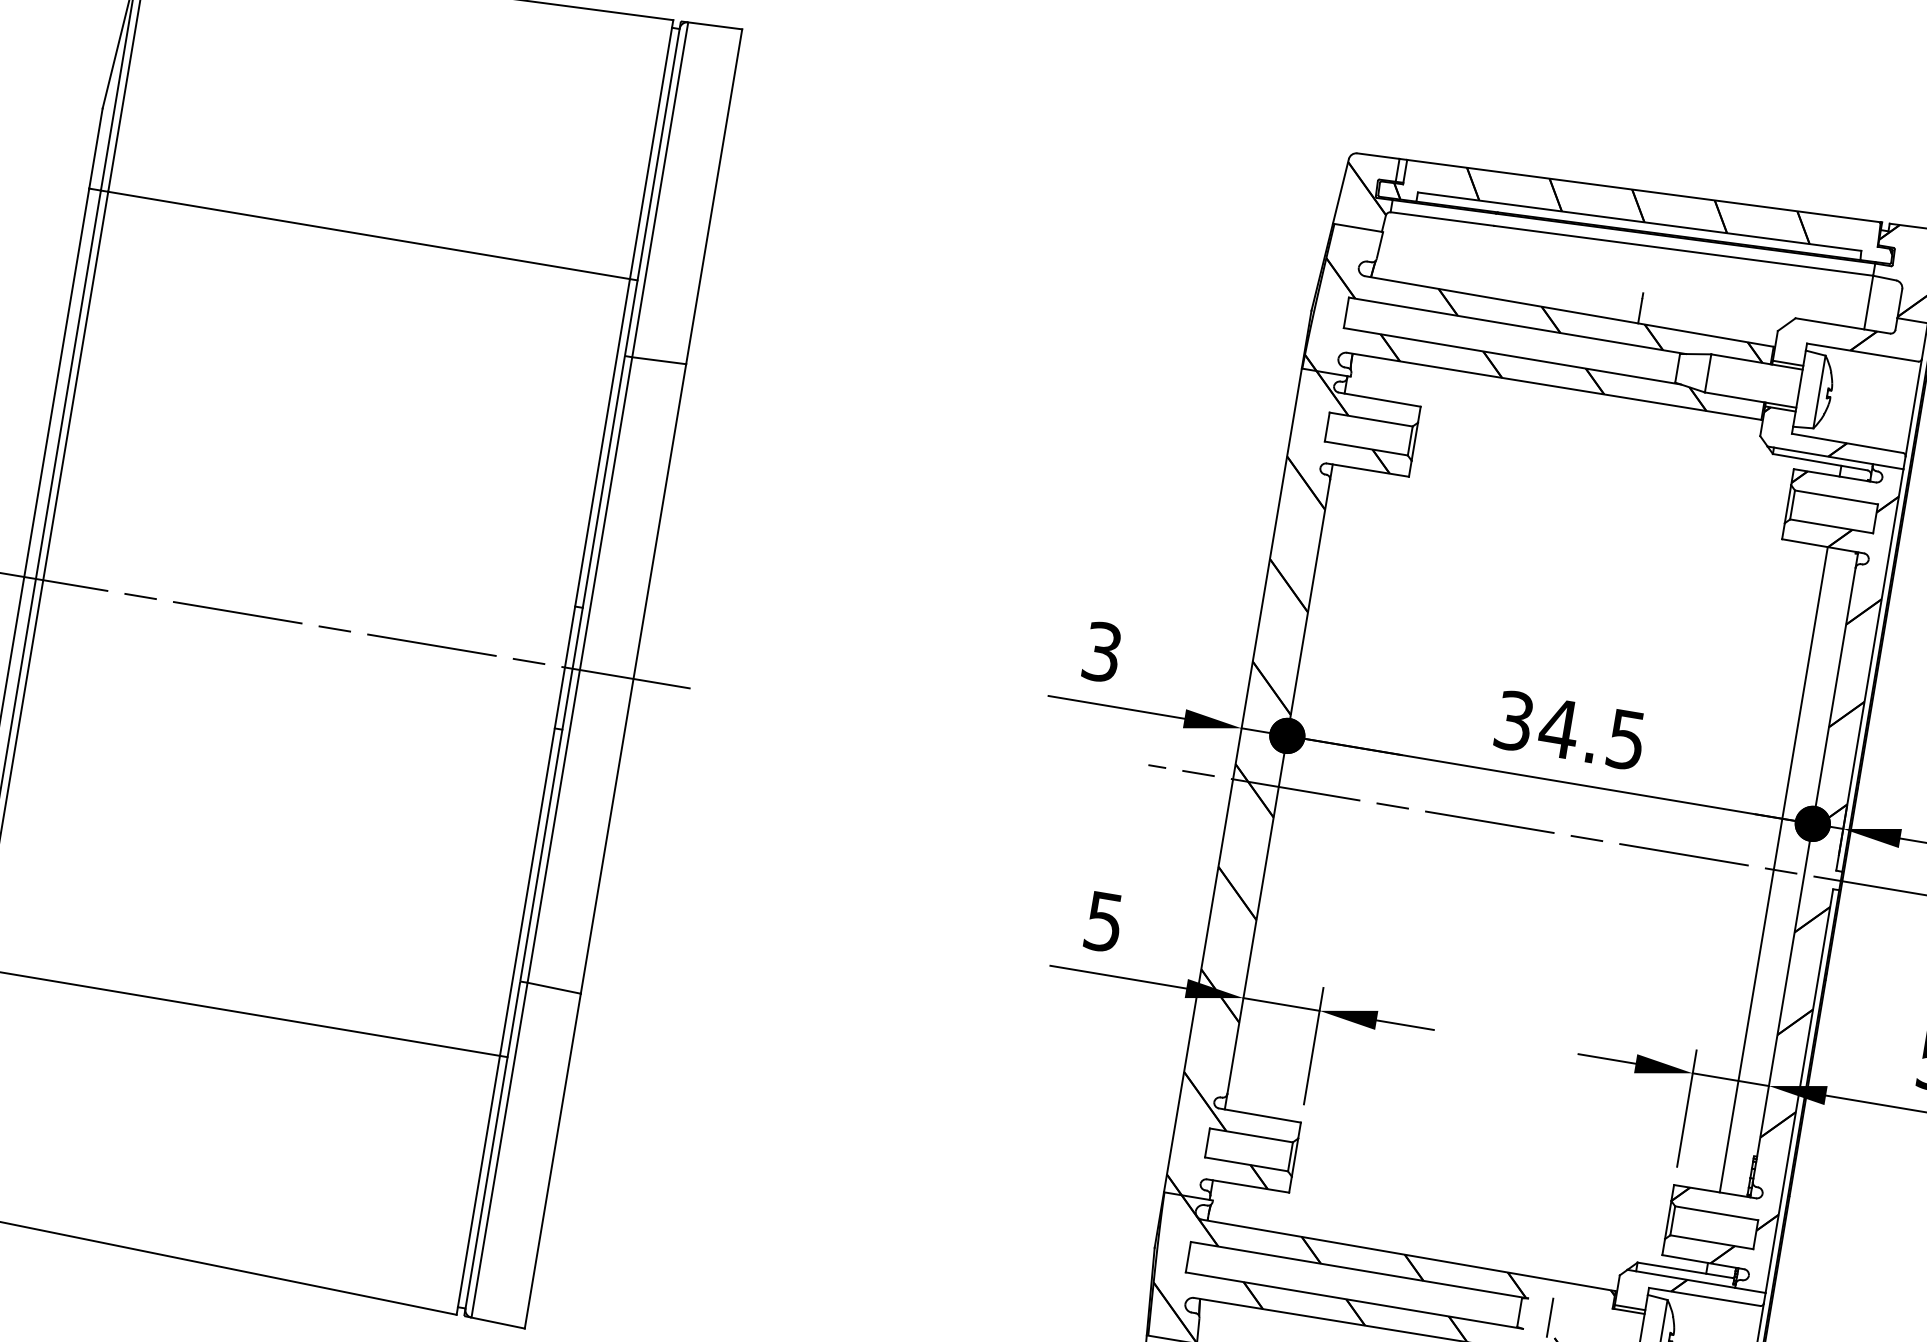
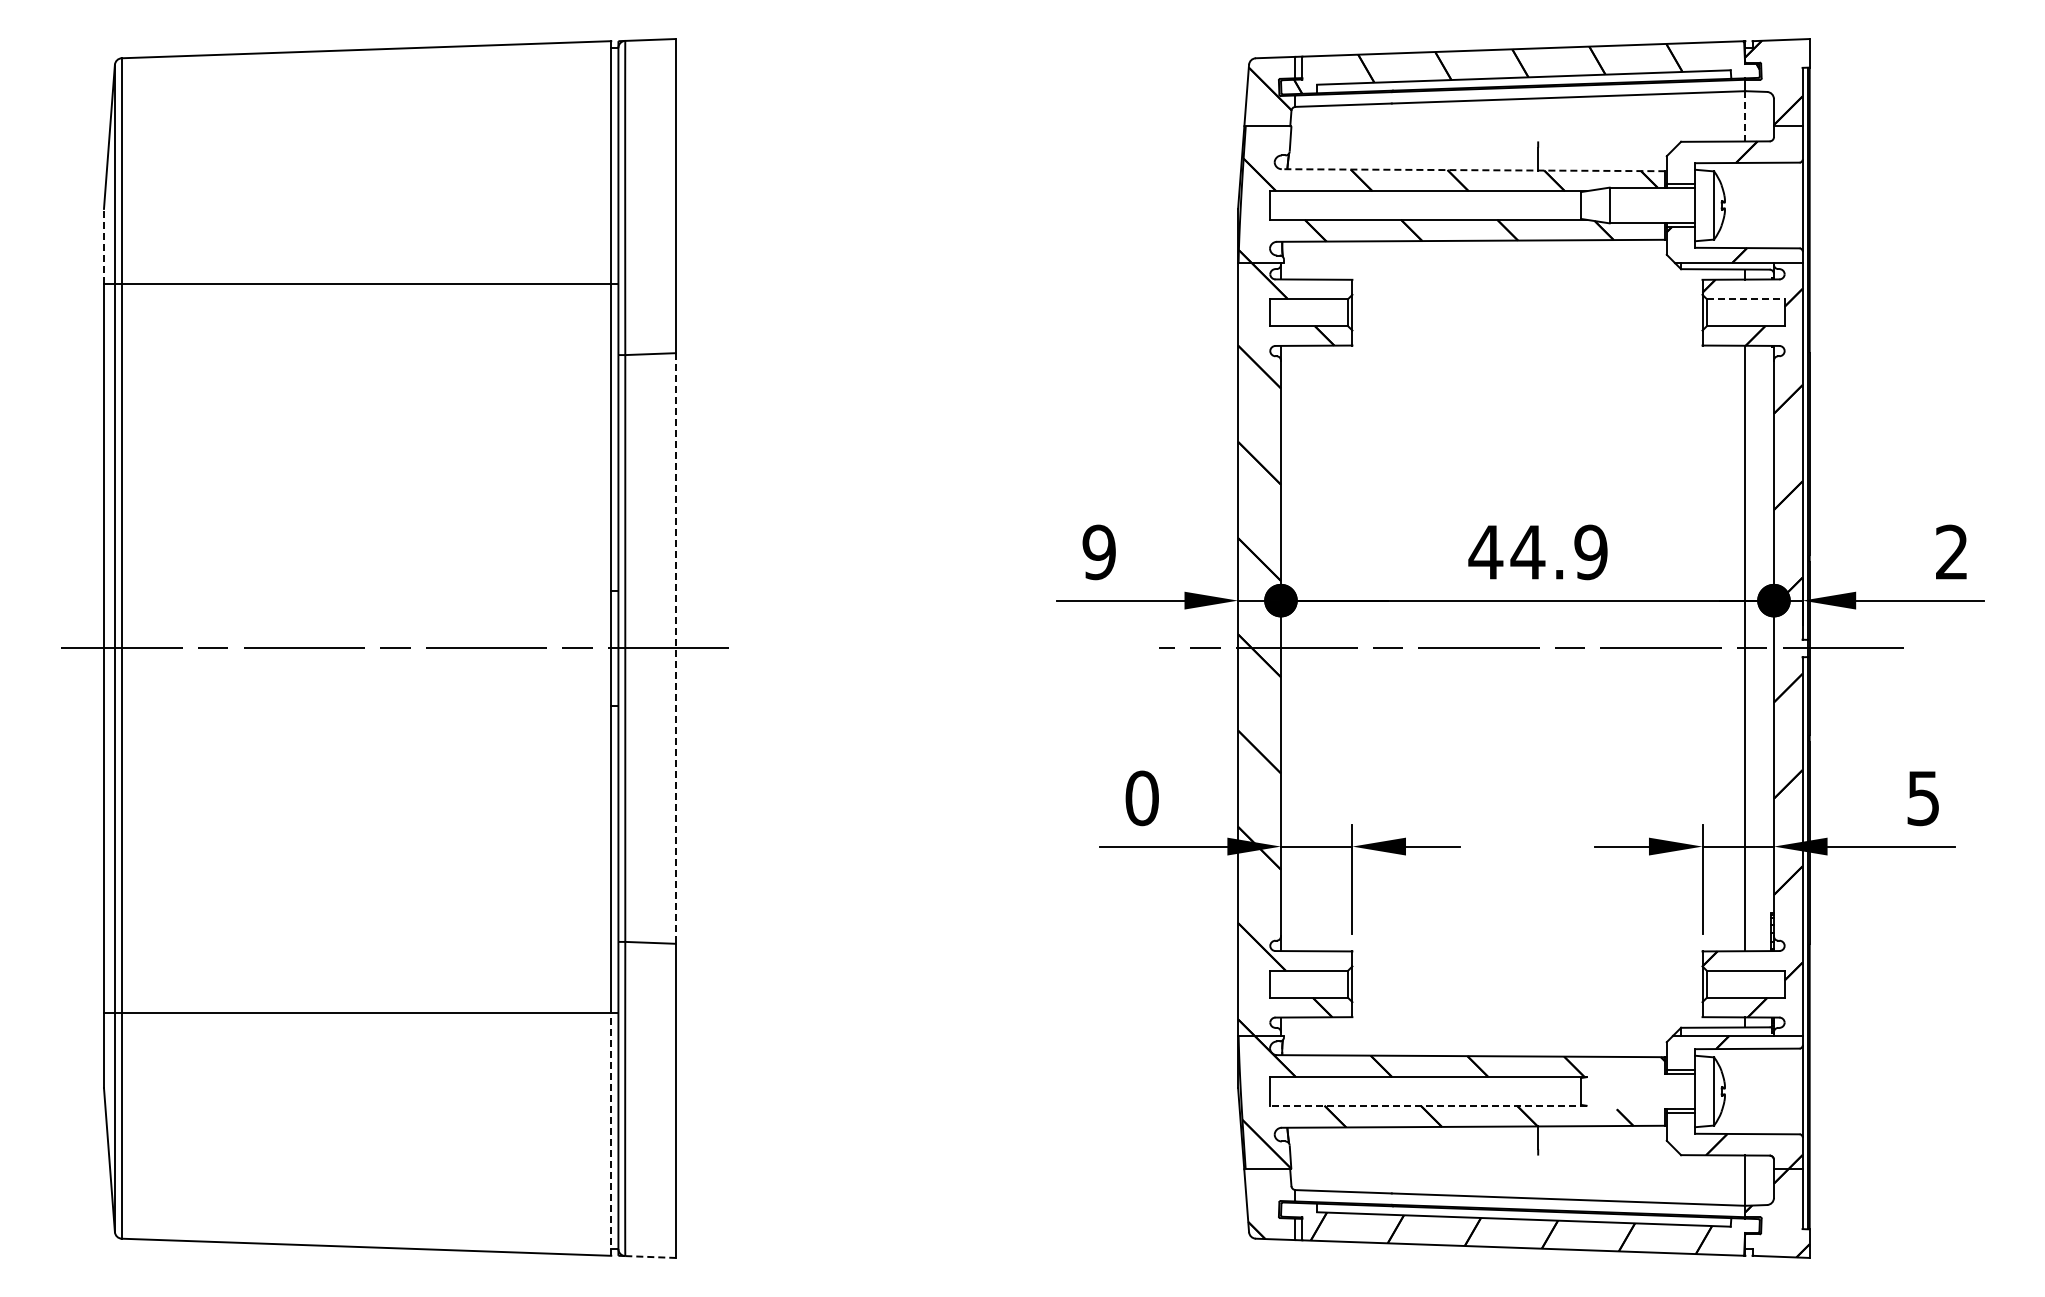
line: (95, 148) -> (103, 246), solid -> dashed
line: (1868, 301) -> (1745, 115), solid -> dashed
line: (1569, 311) -> (1473, 170), solid -> dashed
line: (1836, 497) -> (1745, 299), solid -> dashed
text: (1101, 652) -> (1098, 552), 3 -> 9
line: (633, 678) -> (675, 648), solid -> dashed
text: (1569, 730) -> (1537, 552), 34.5 -> 44.9
text: (1103, 921) -> (1141, 798), 5 -> 0
line: (478, 1184) -> (611, 1133), solid -> dashed
line: (1353, 1300) -> (1427, 1105), solid -> dashed
line: (1549, 1317) -> (1609, 1091), removed
line: (498, 1323) -> (650, 1257), solid -> dashed

